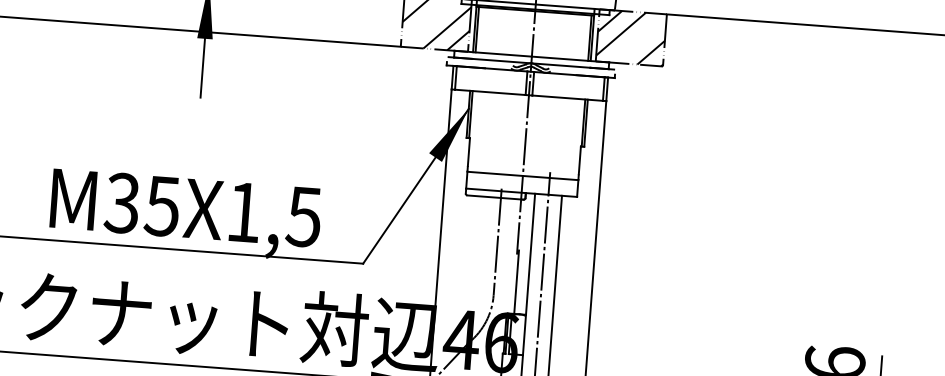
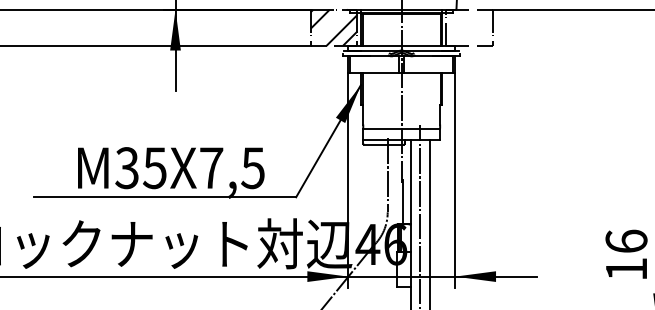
hatch: (630, 37) -> (468, 27), removed
text: (244, 211) -> (211, 167), M35X1,5 -> M35X7,5

